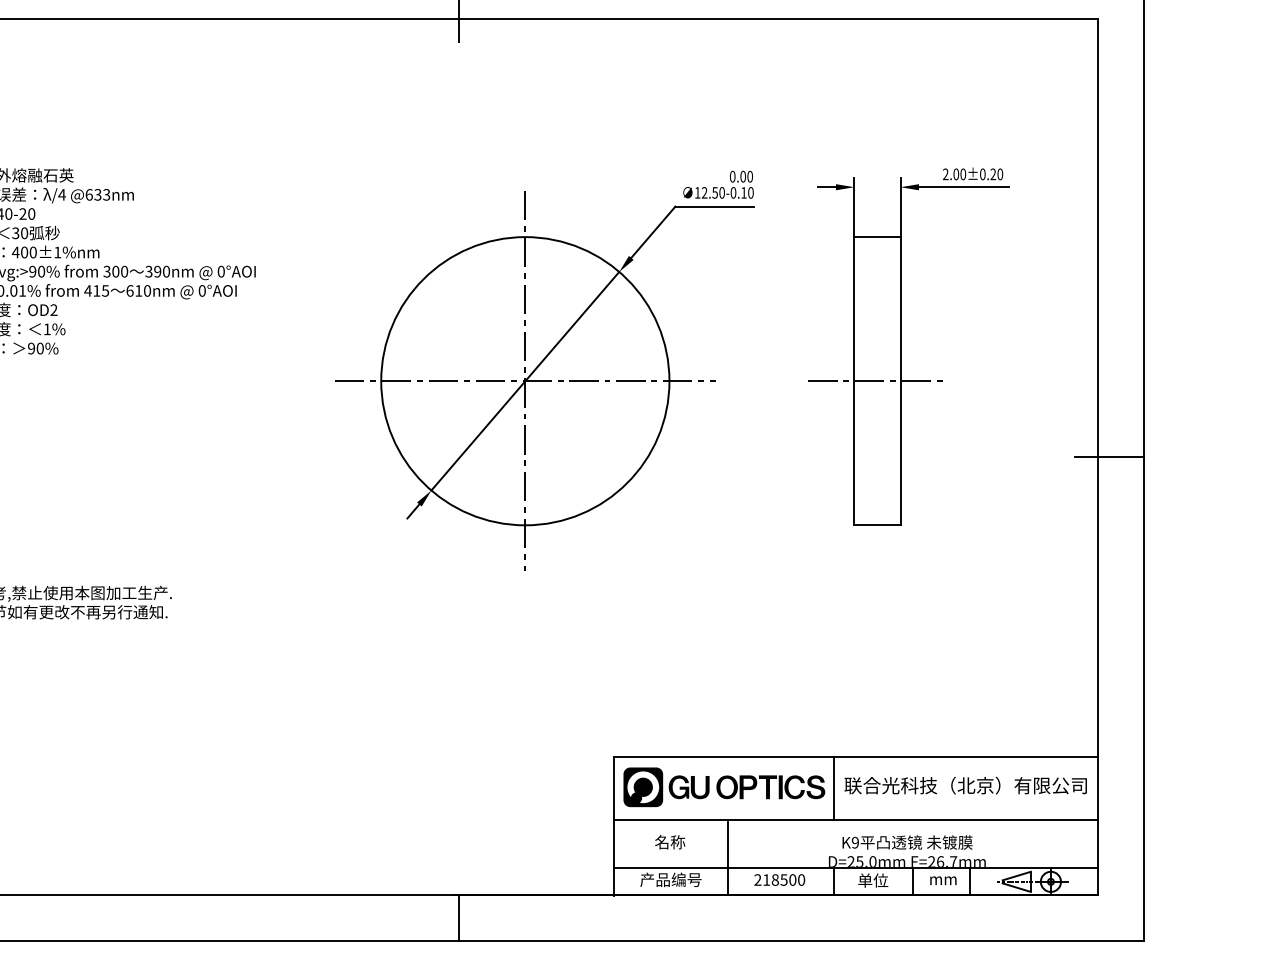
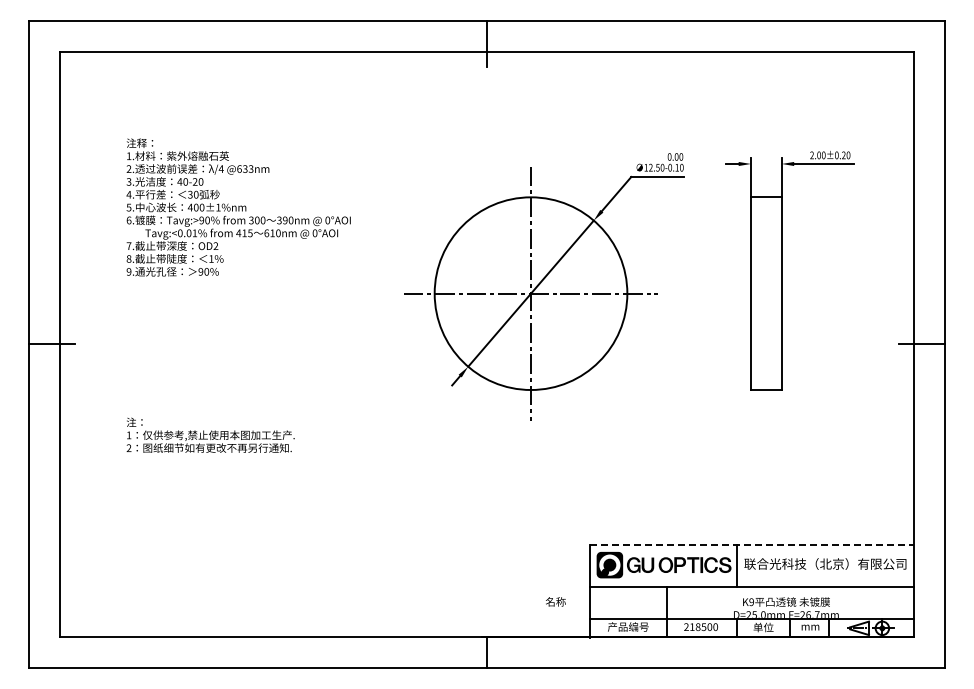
line: (877, 380) -> (766, 293), removed
line: (856, 756) -> (752, 544), solid -> dashed
text: (669, 841) -> (555, 601), moved

